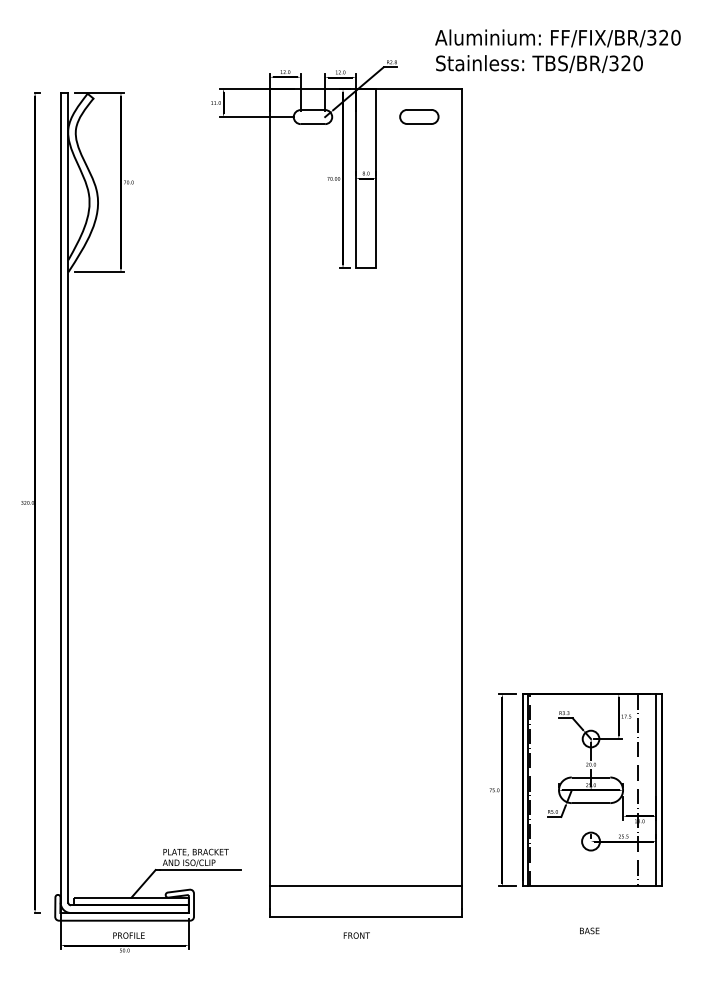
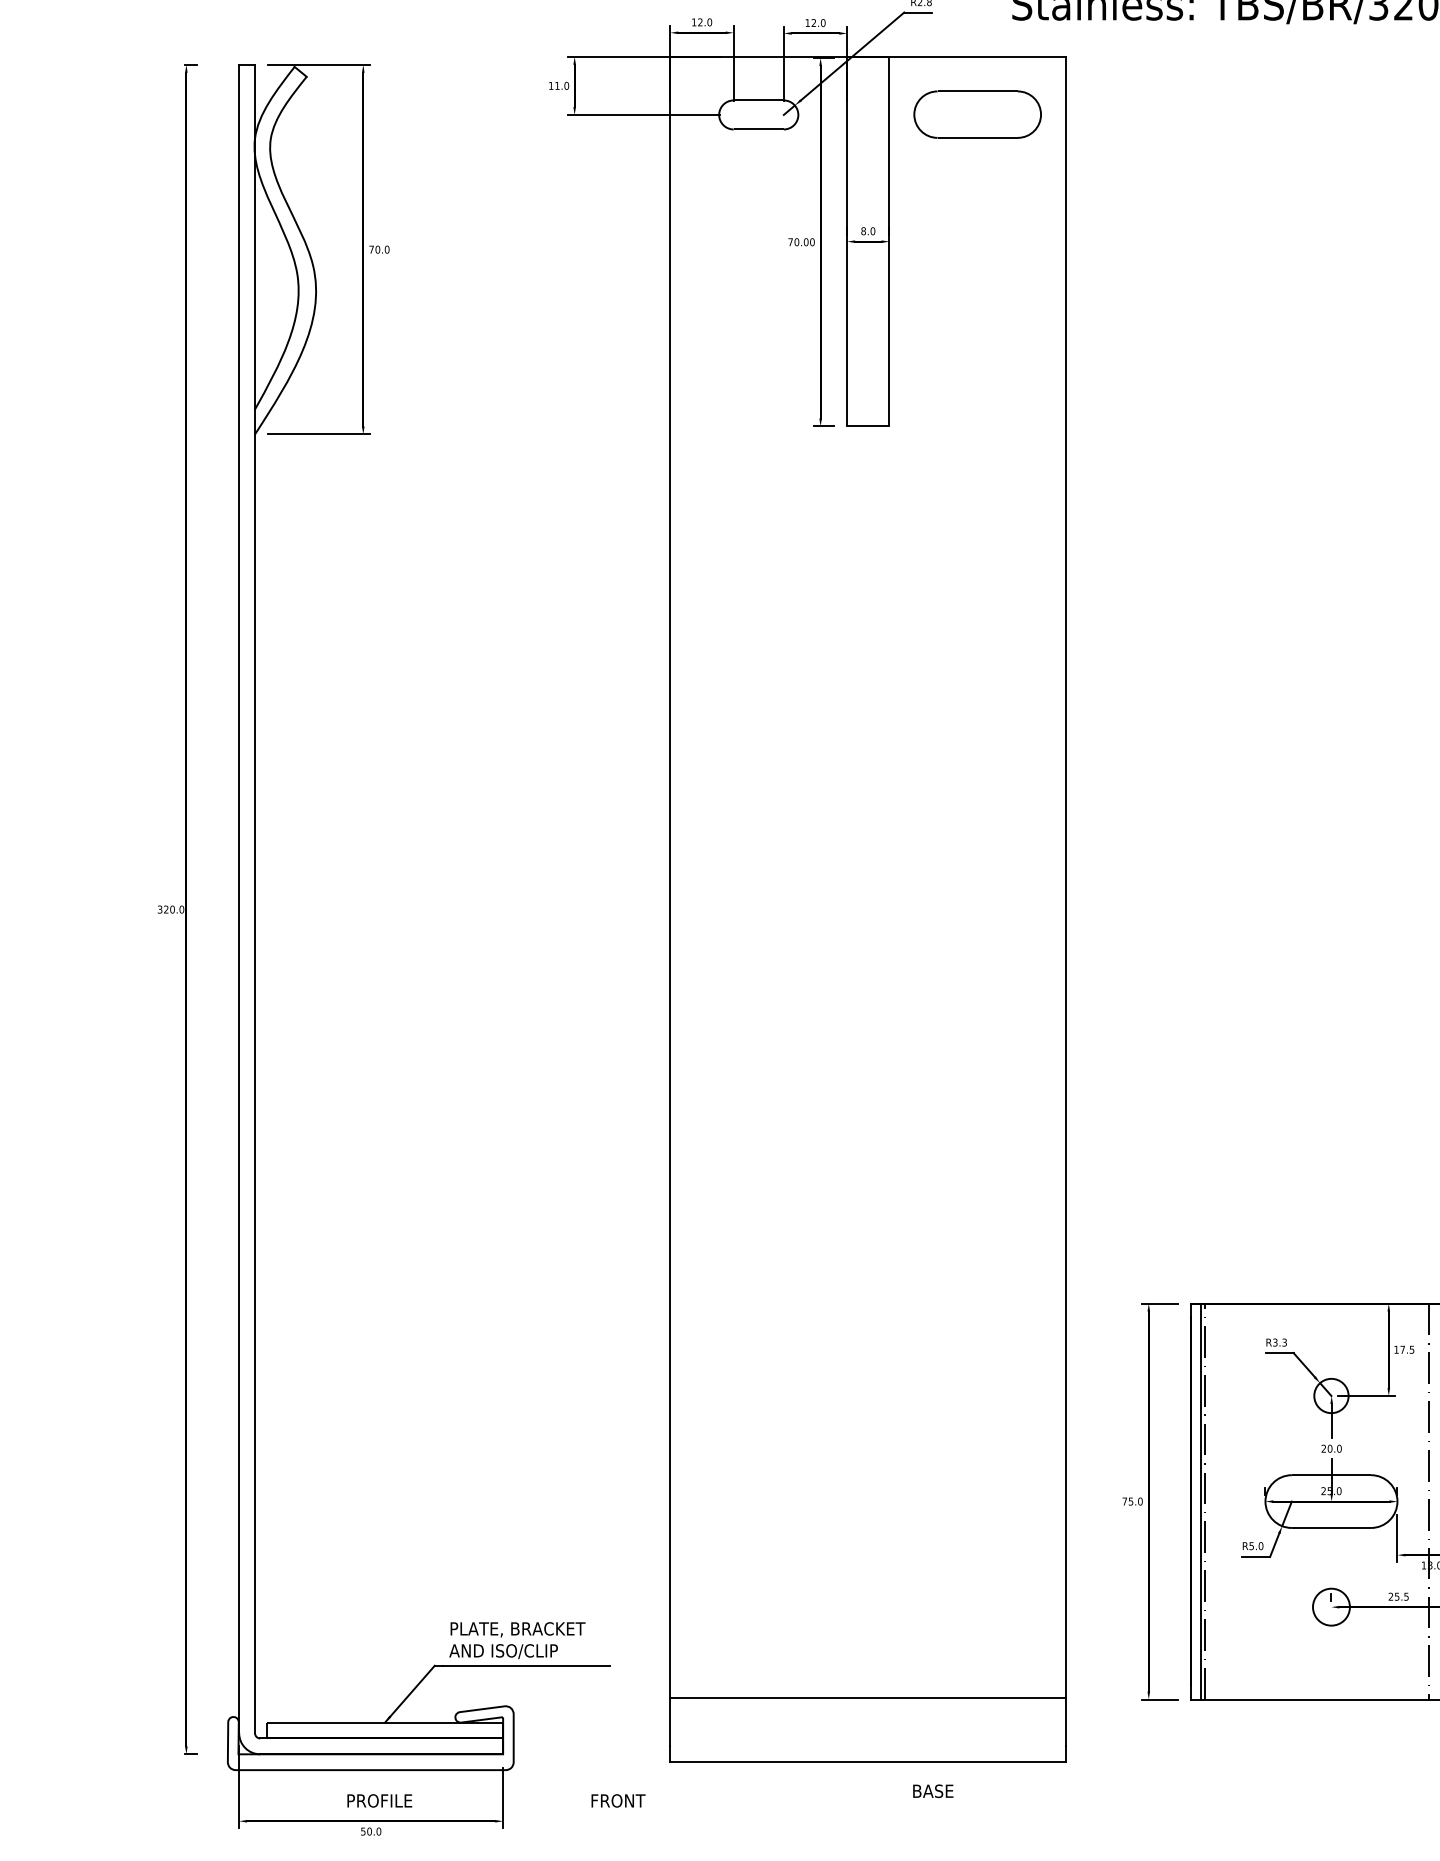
part: (419, 116) -> (978, 113), size x1.6
text: (589, 930) -> (932, 1790), moved
text: (356, 935) -> (617, 1800), moved

